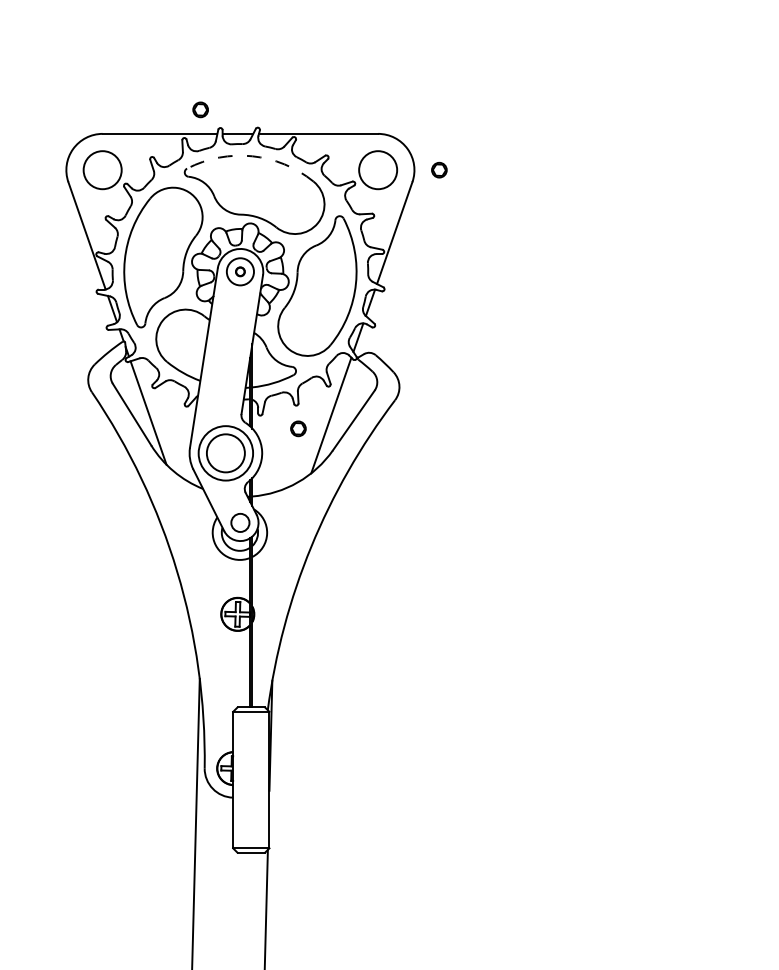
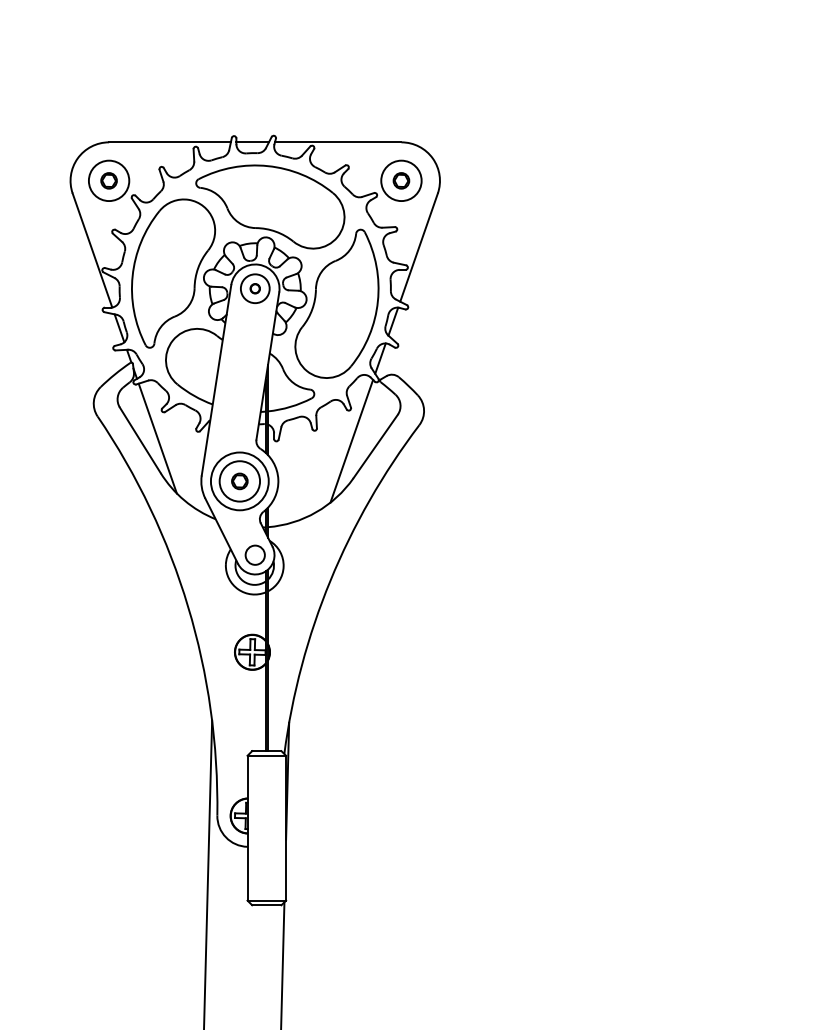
part: (200, 109) -> (108, 180), moved
arc: (251, 156) -> (267, 166), dashed -> solid
part: (439, 169) -> (401, 180), moved
part: (298, 428) -> (239, 481), moved

